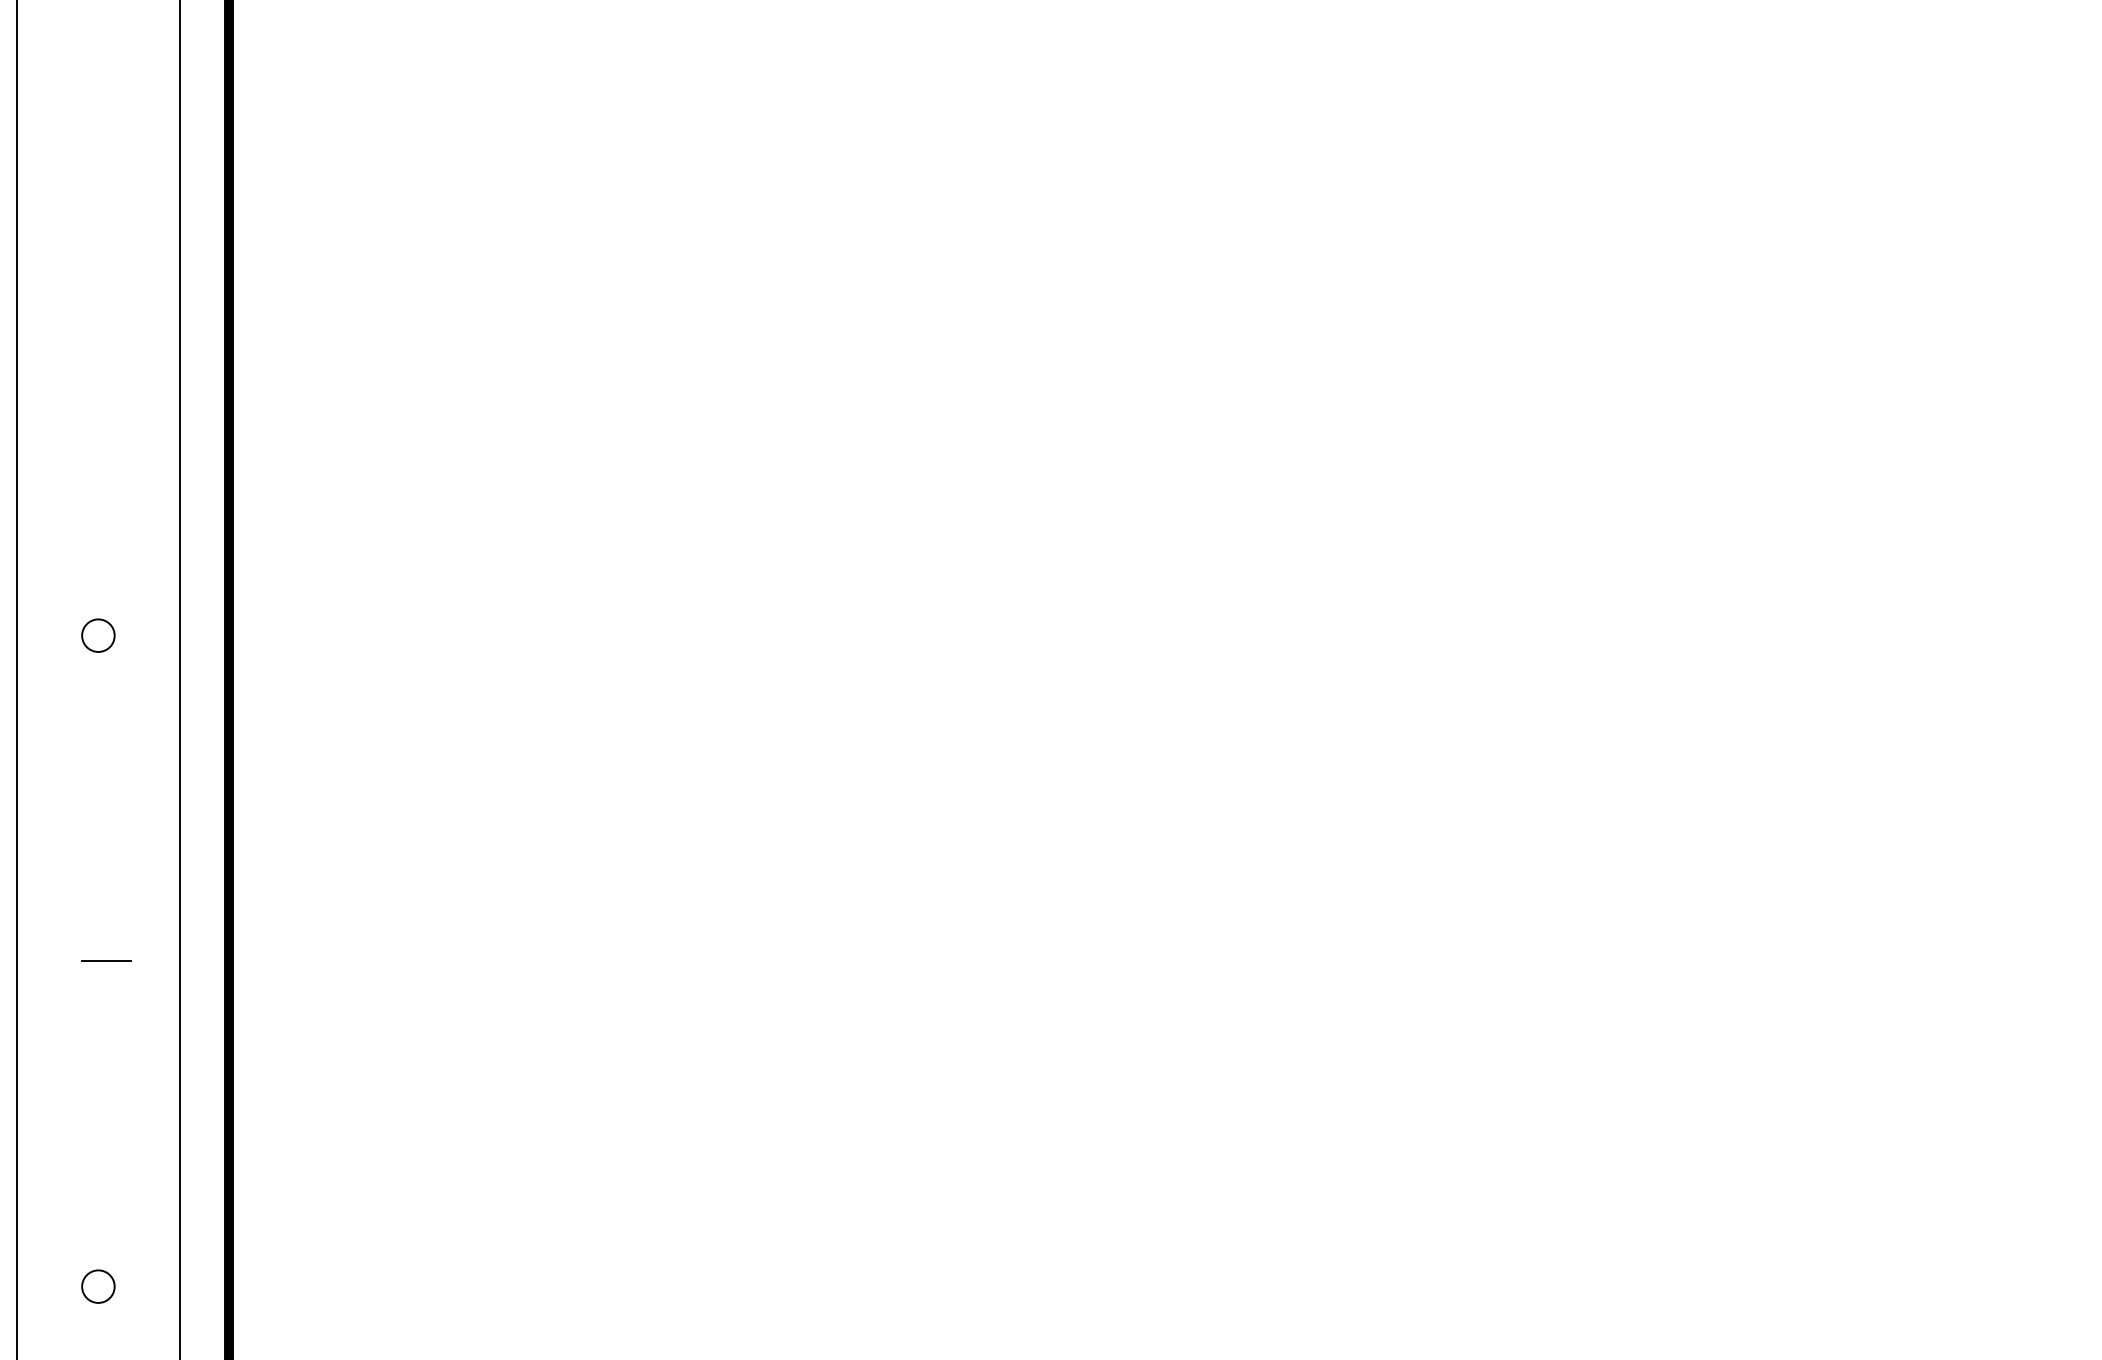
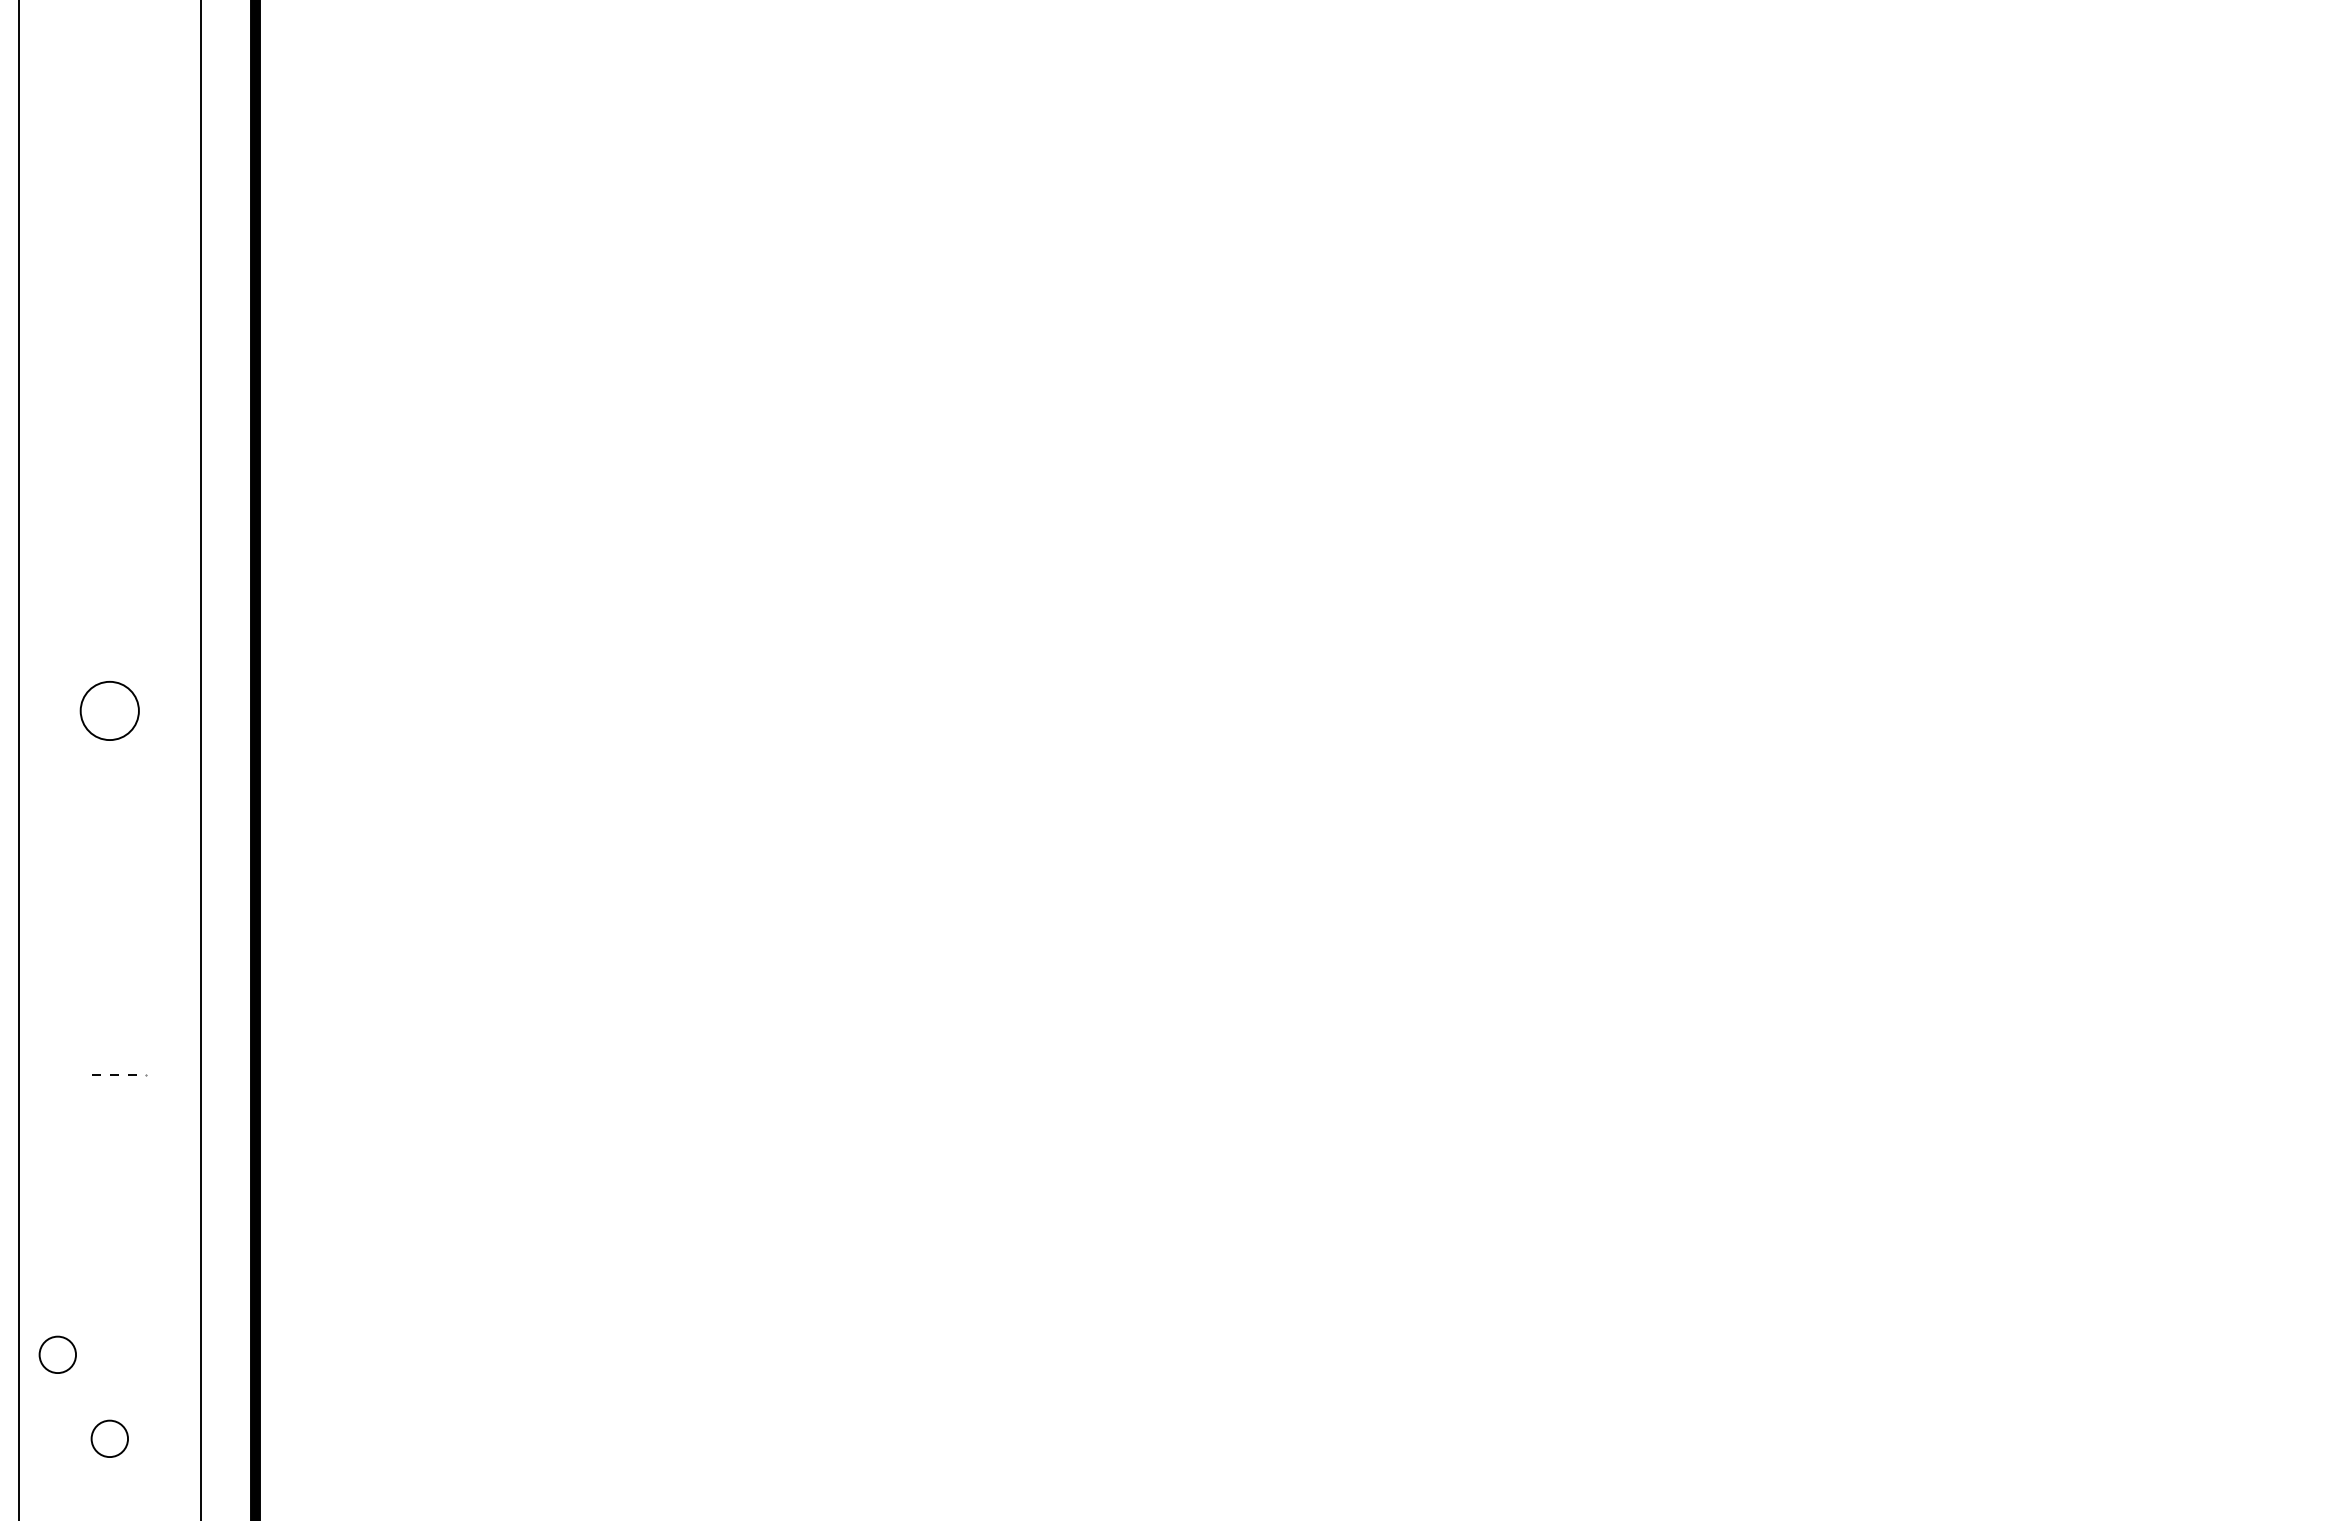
circle: (98, 635) -> (109, 710), size x1.6
line: (107, 960) -> (119, 1074), solid -> dashed
circle: (51, 1211) -> (57, 1354), added

